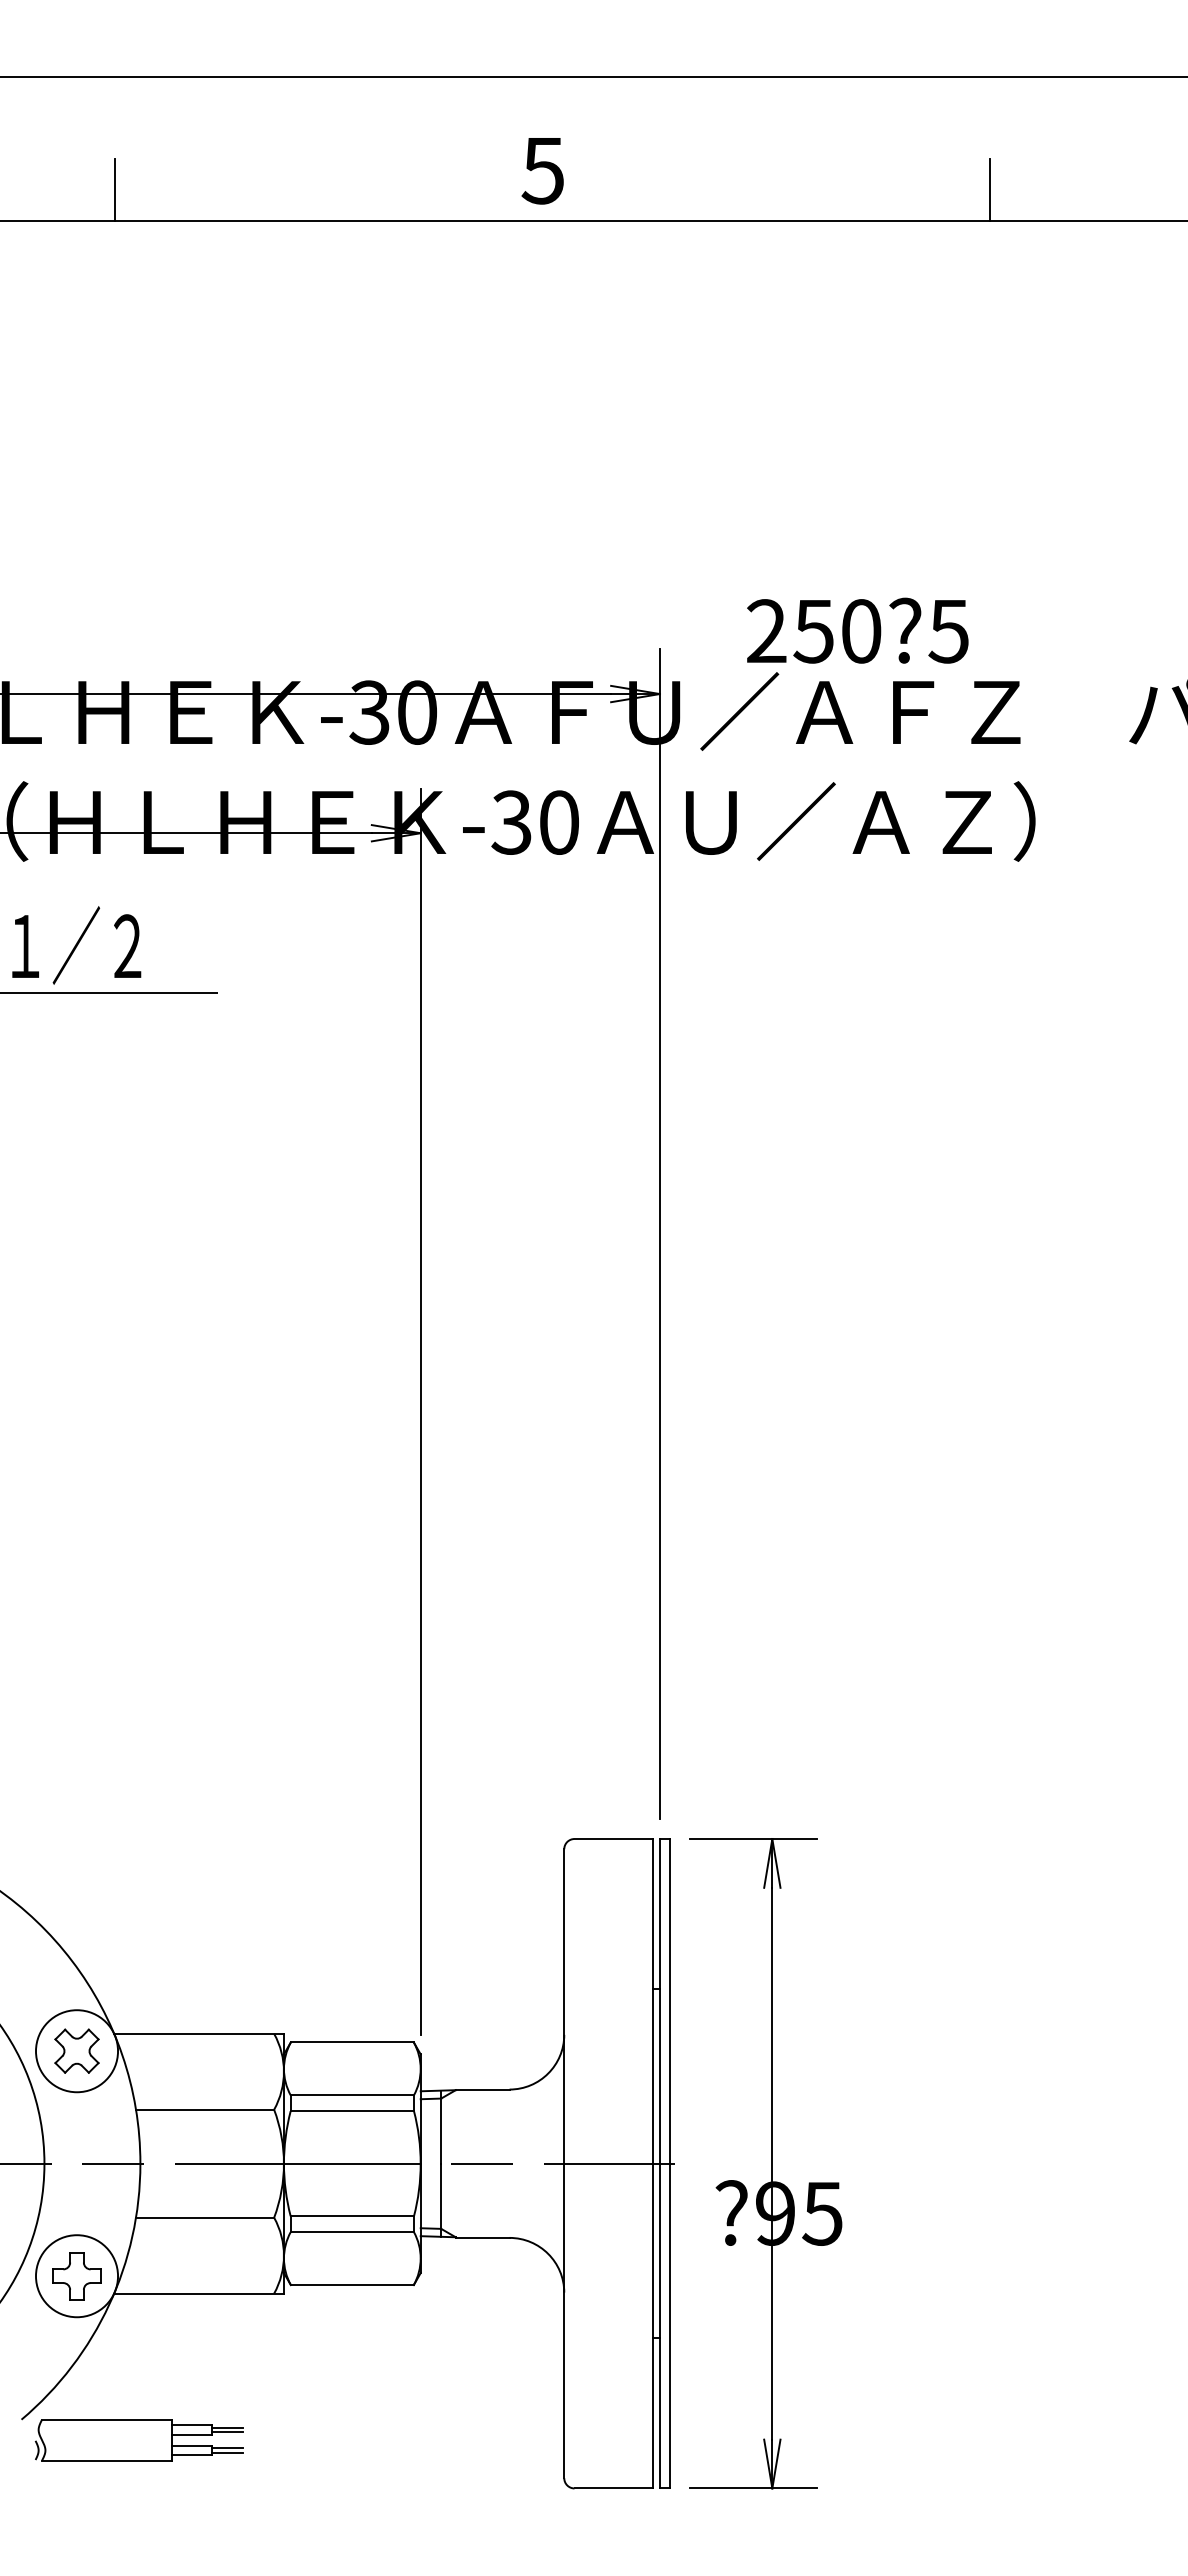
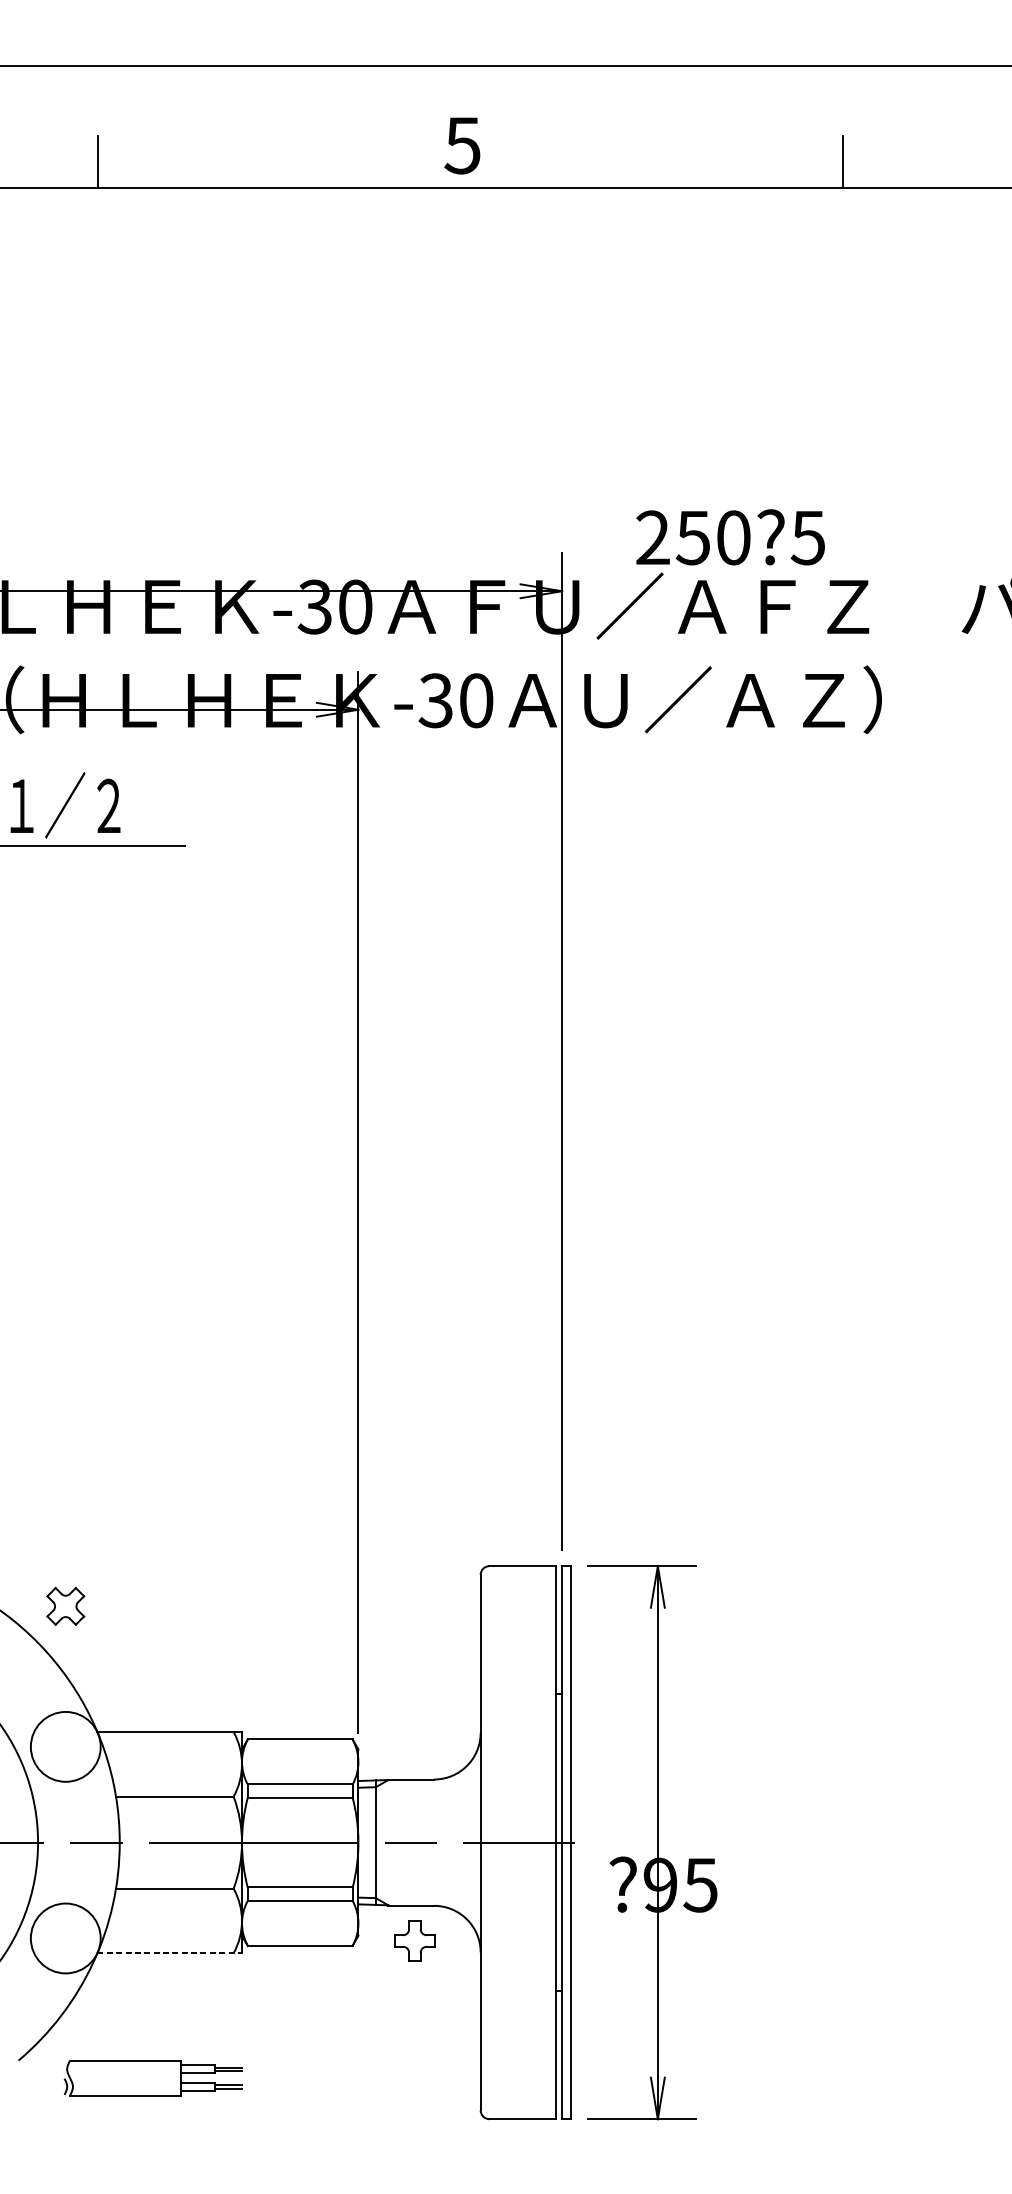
part: (76, 2050) -> (65, 1605), moved
part: (76, 2276) -> (414, 1941), moved
line: (199, 2293) -> (170, 1953), solid -> dashed
part: (138, 2440) -> (152, 2078), moved

